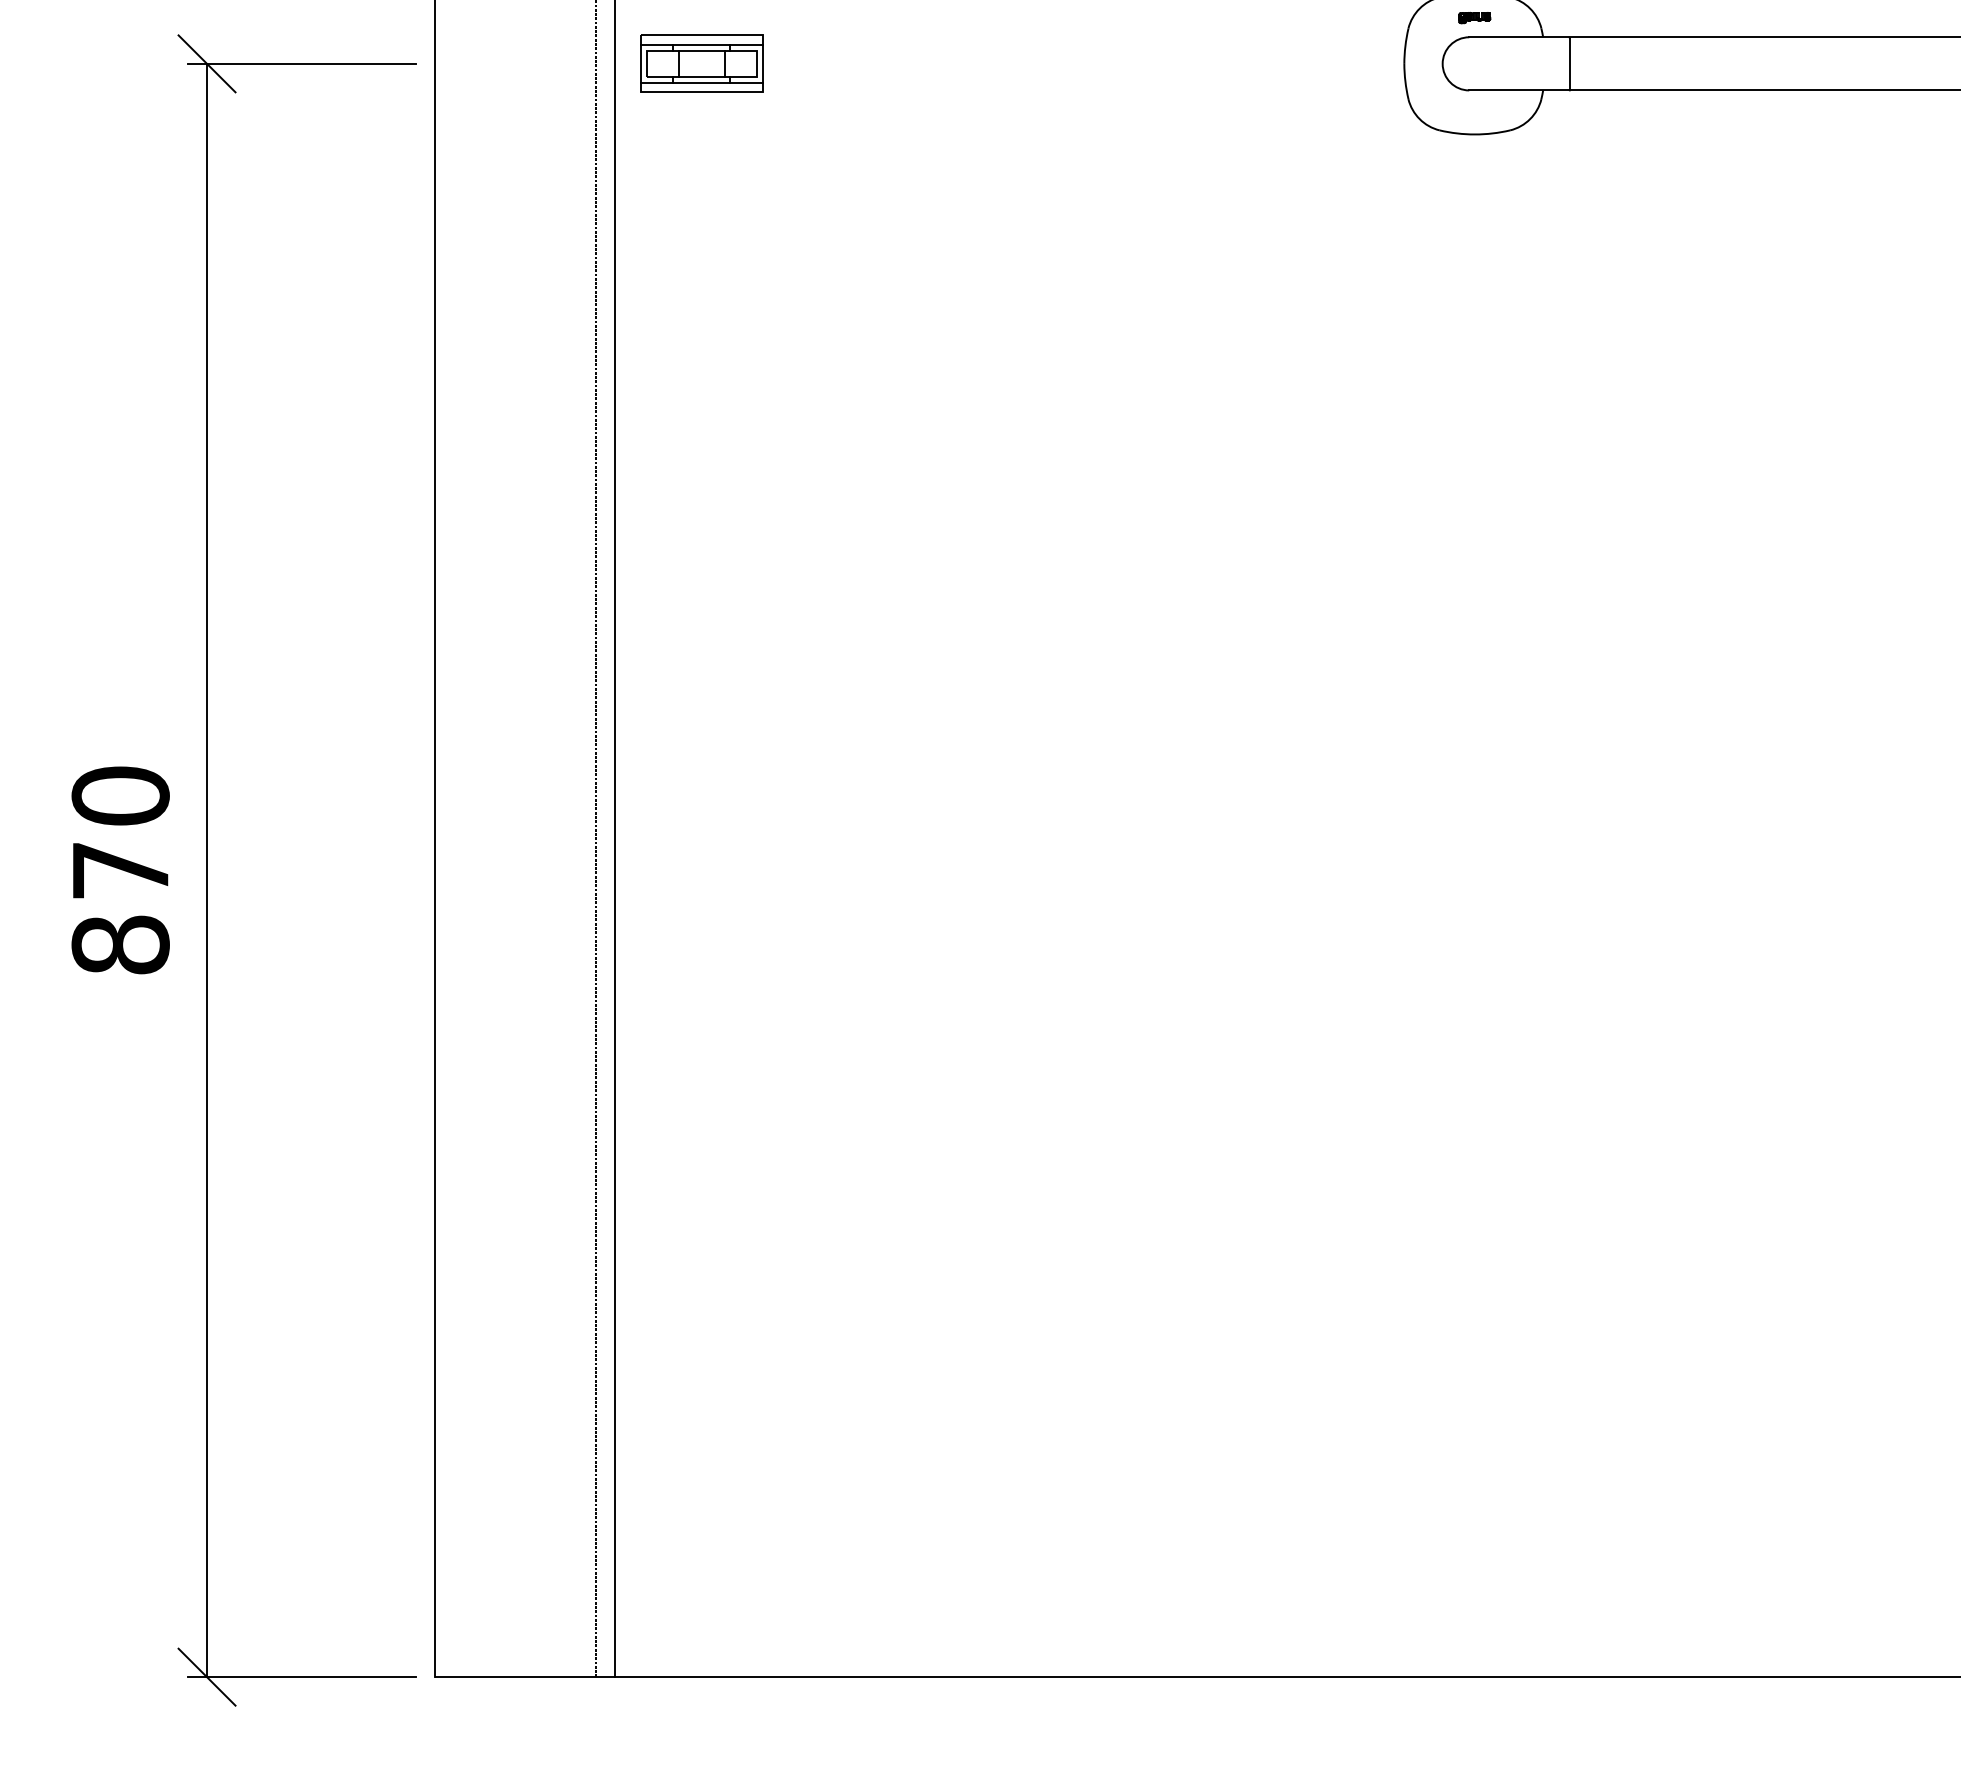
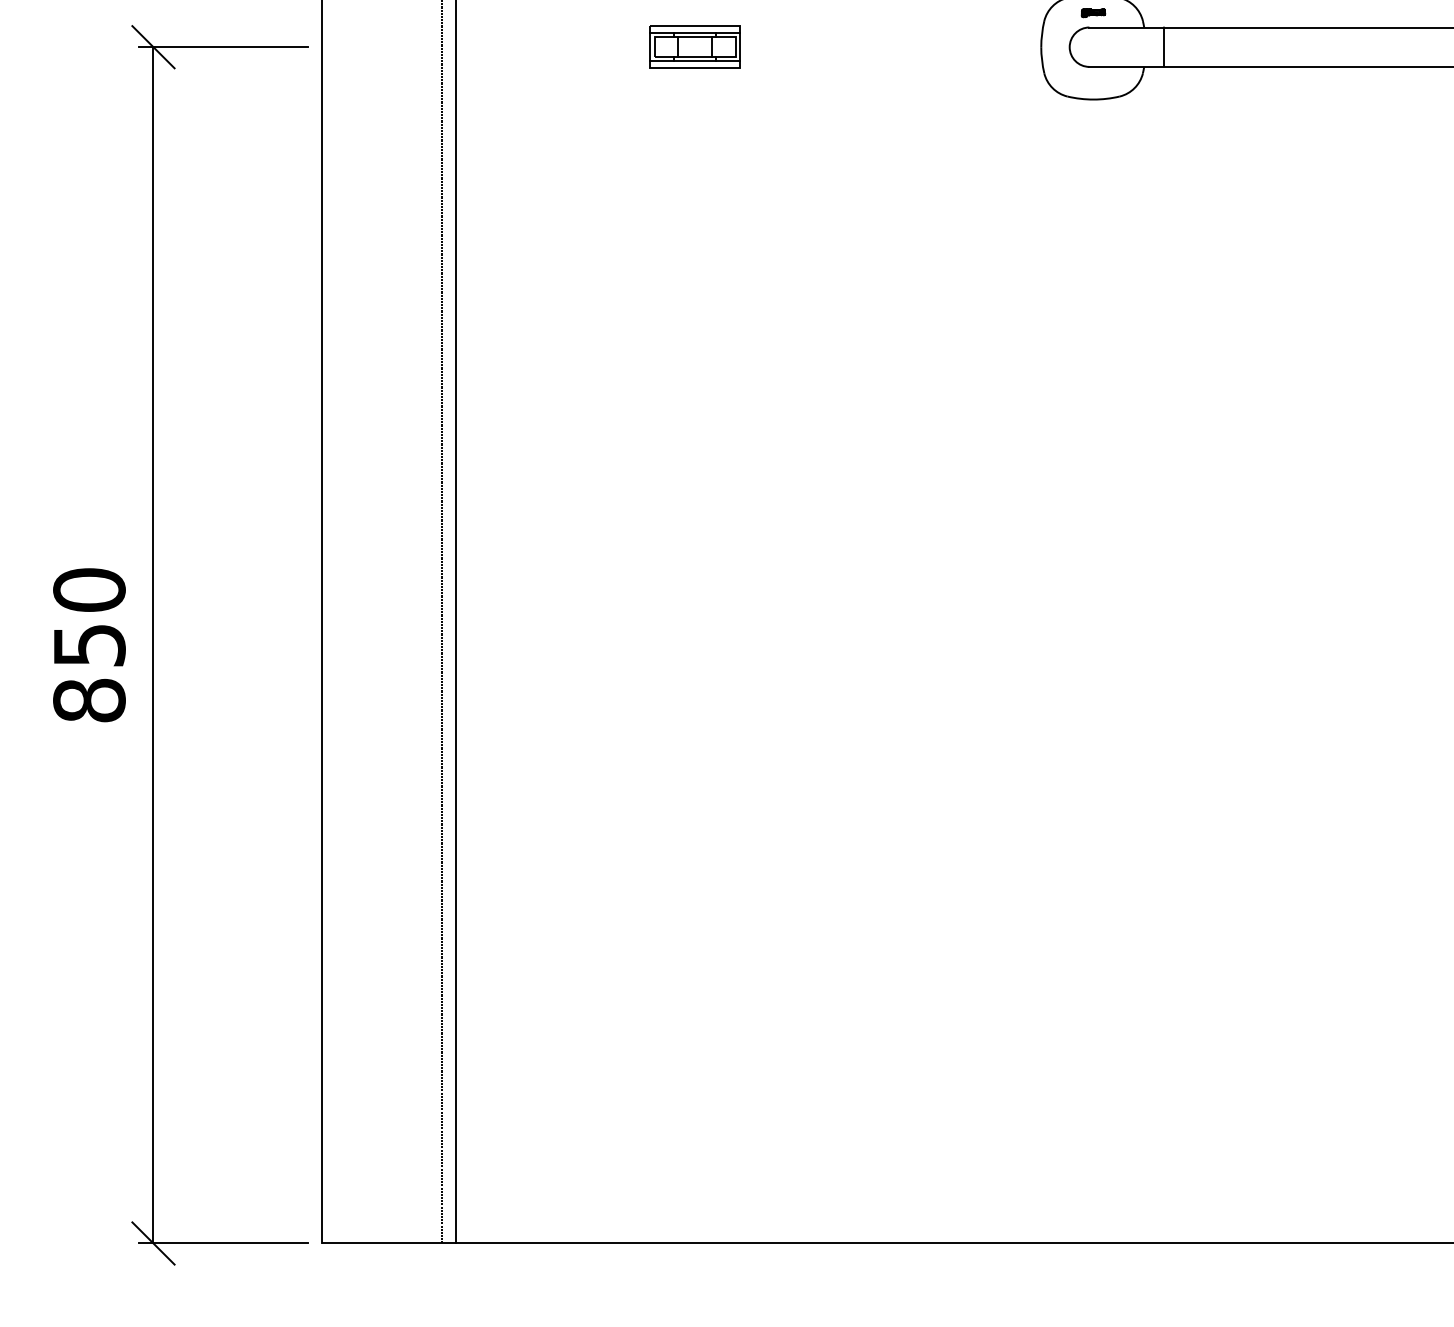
part: (701, 63) -> (695, 46), moved
text: (121, 870) -> (90, 645), 870 -> 850

